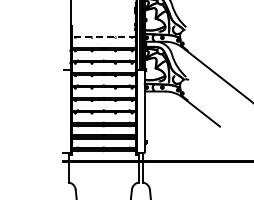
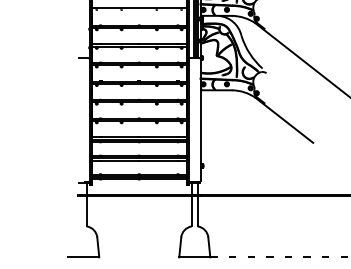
line: (103, 36) -> (138, 7), dashed -> solid

